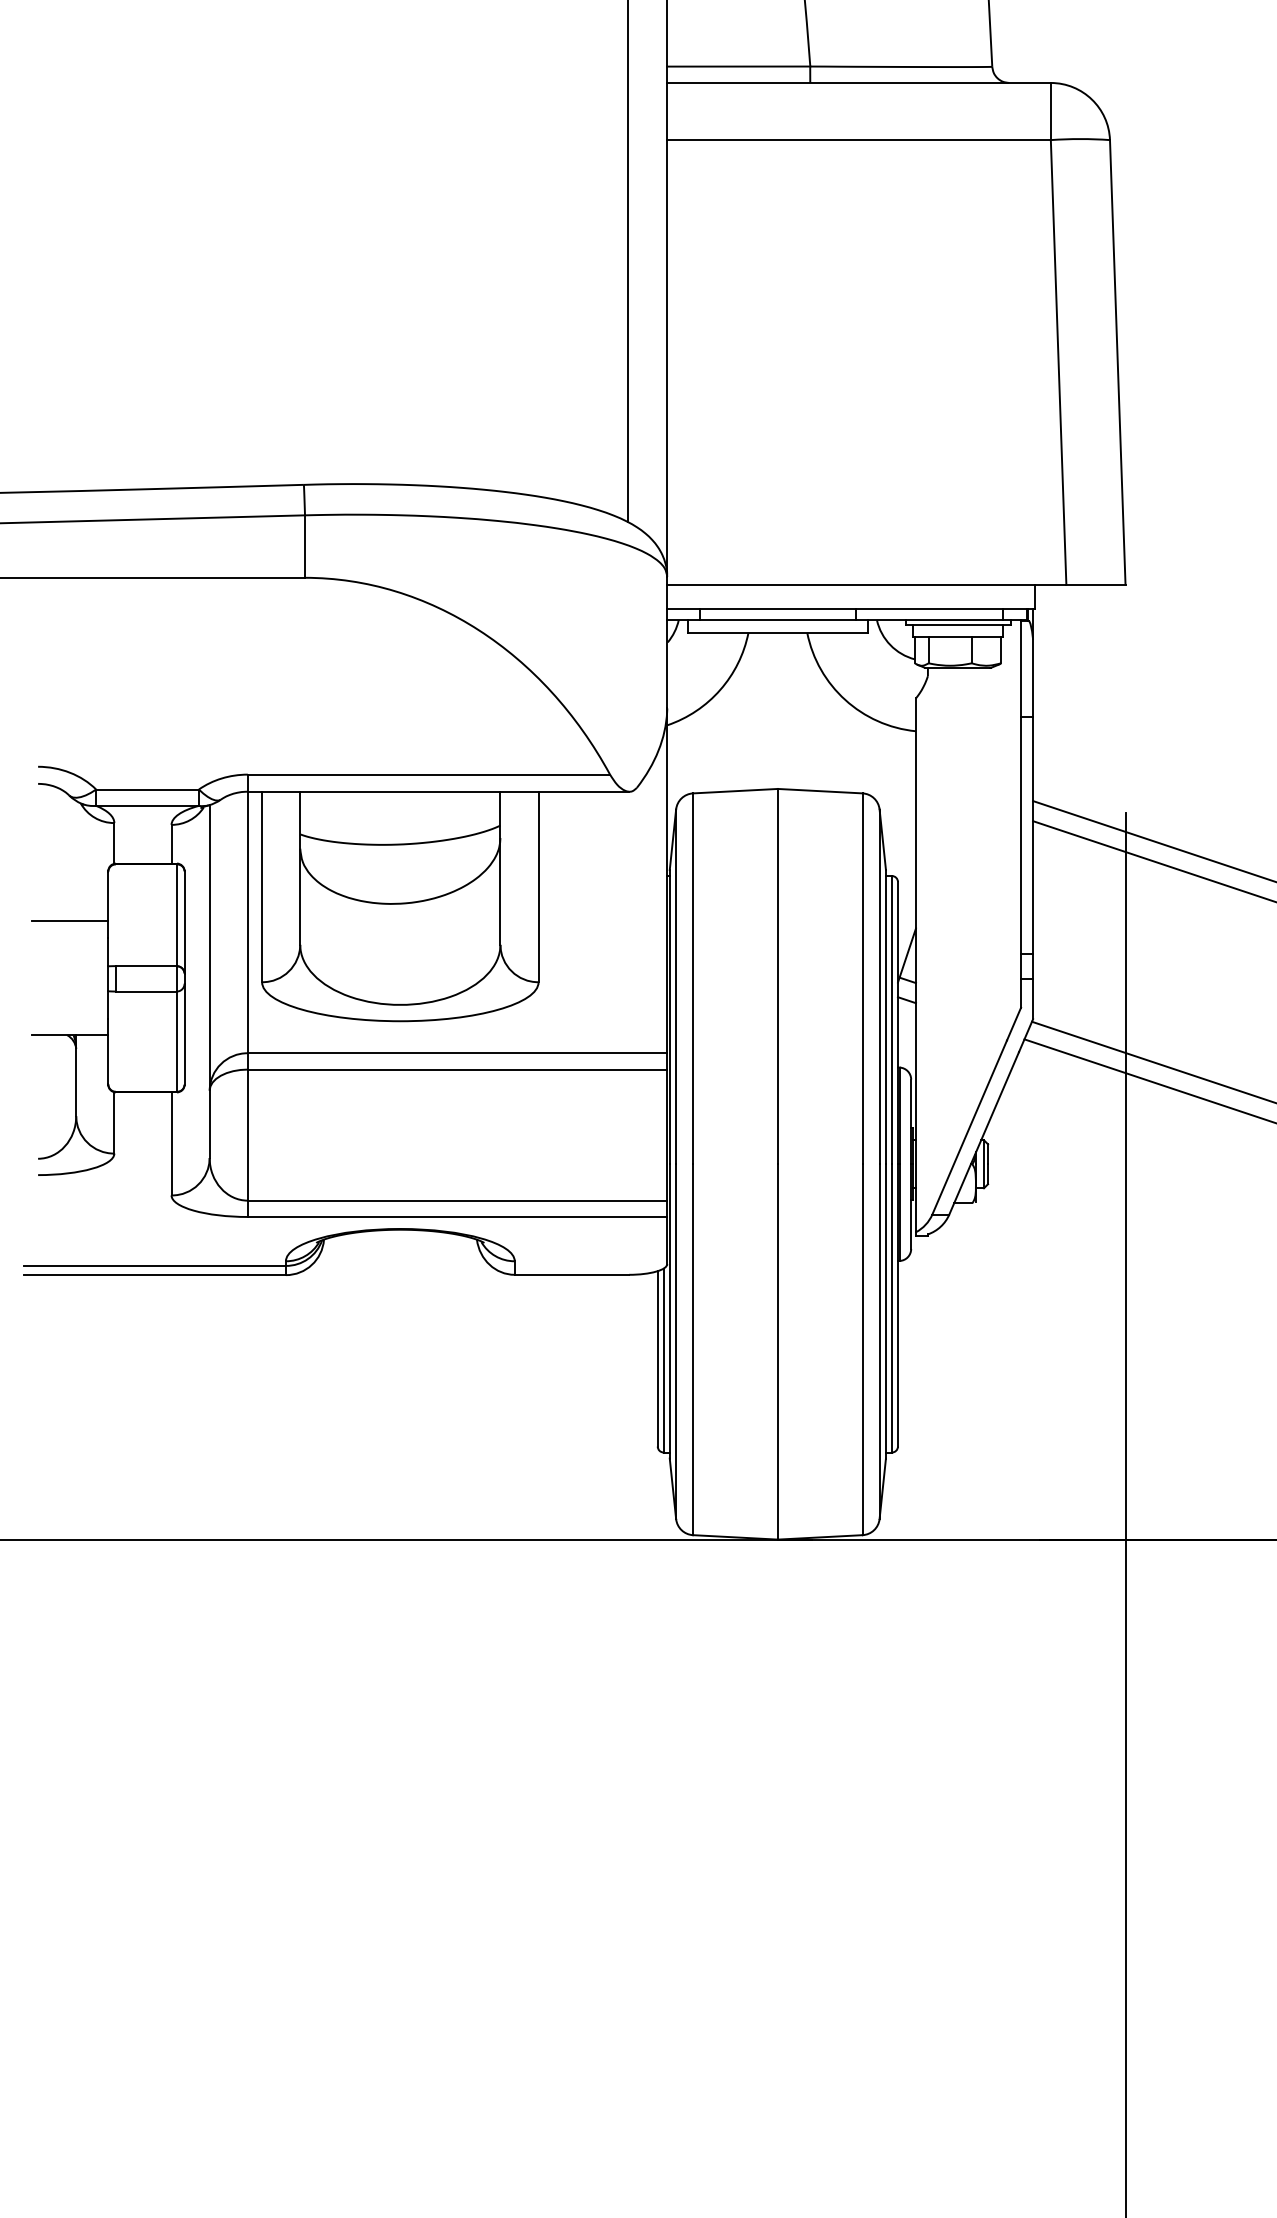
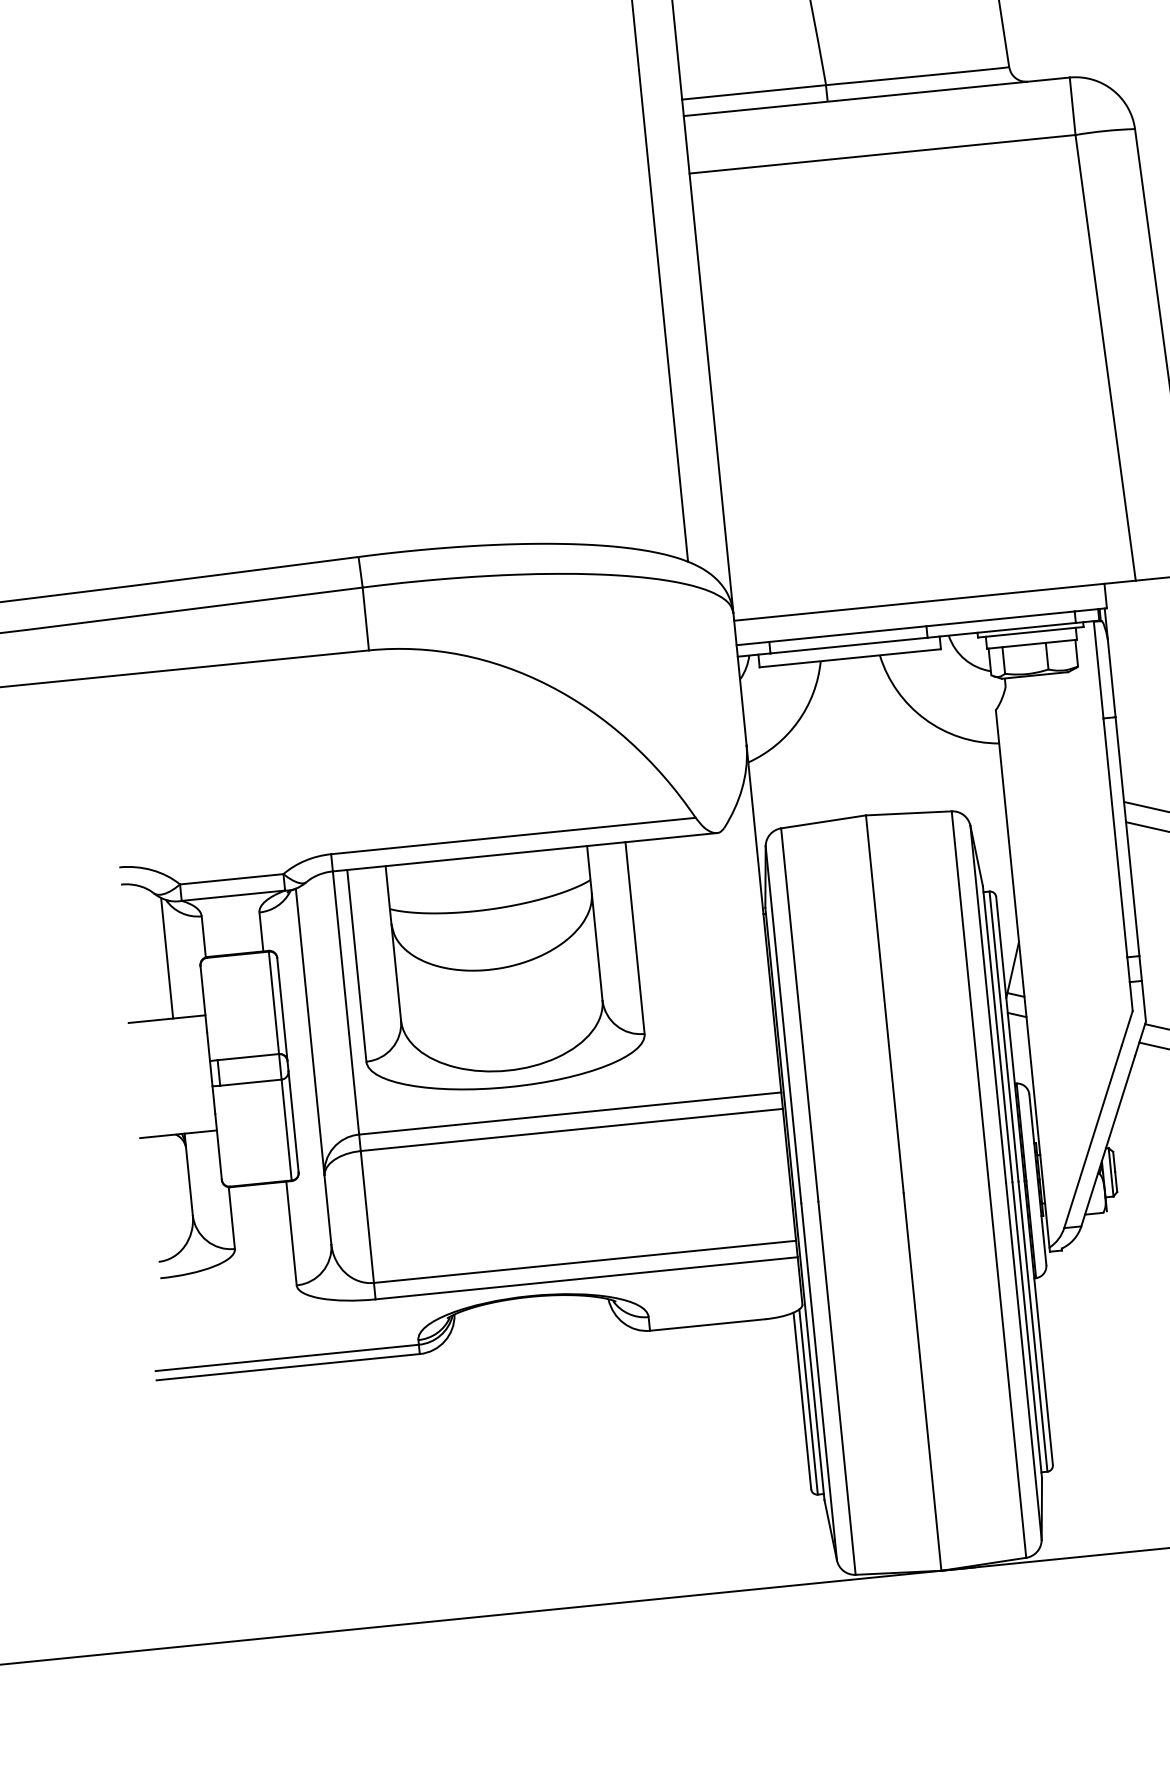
line: (76, 860) -> (167, 957), added

